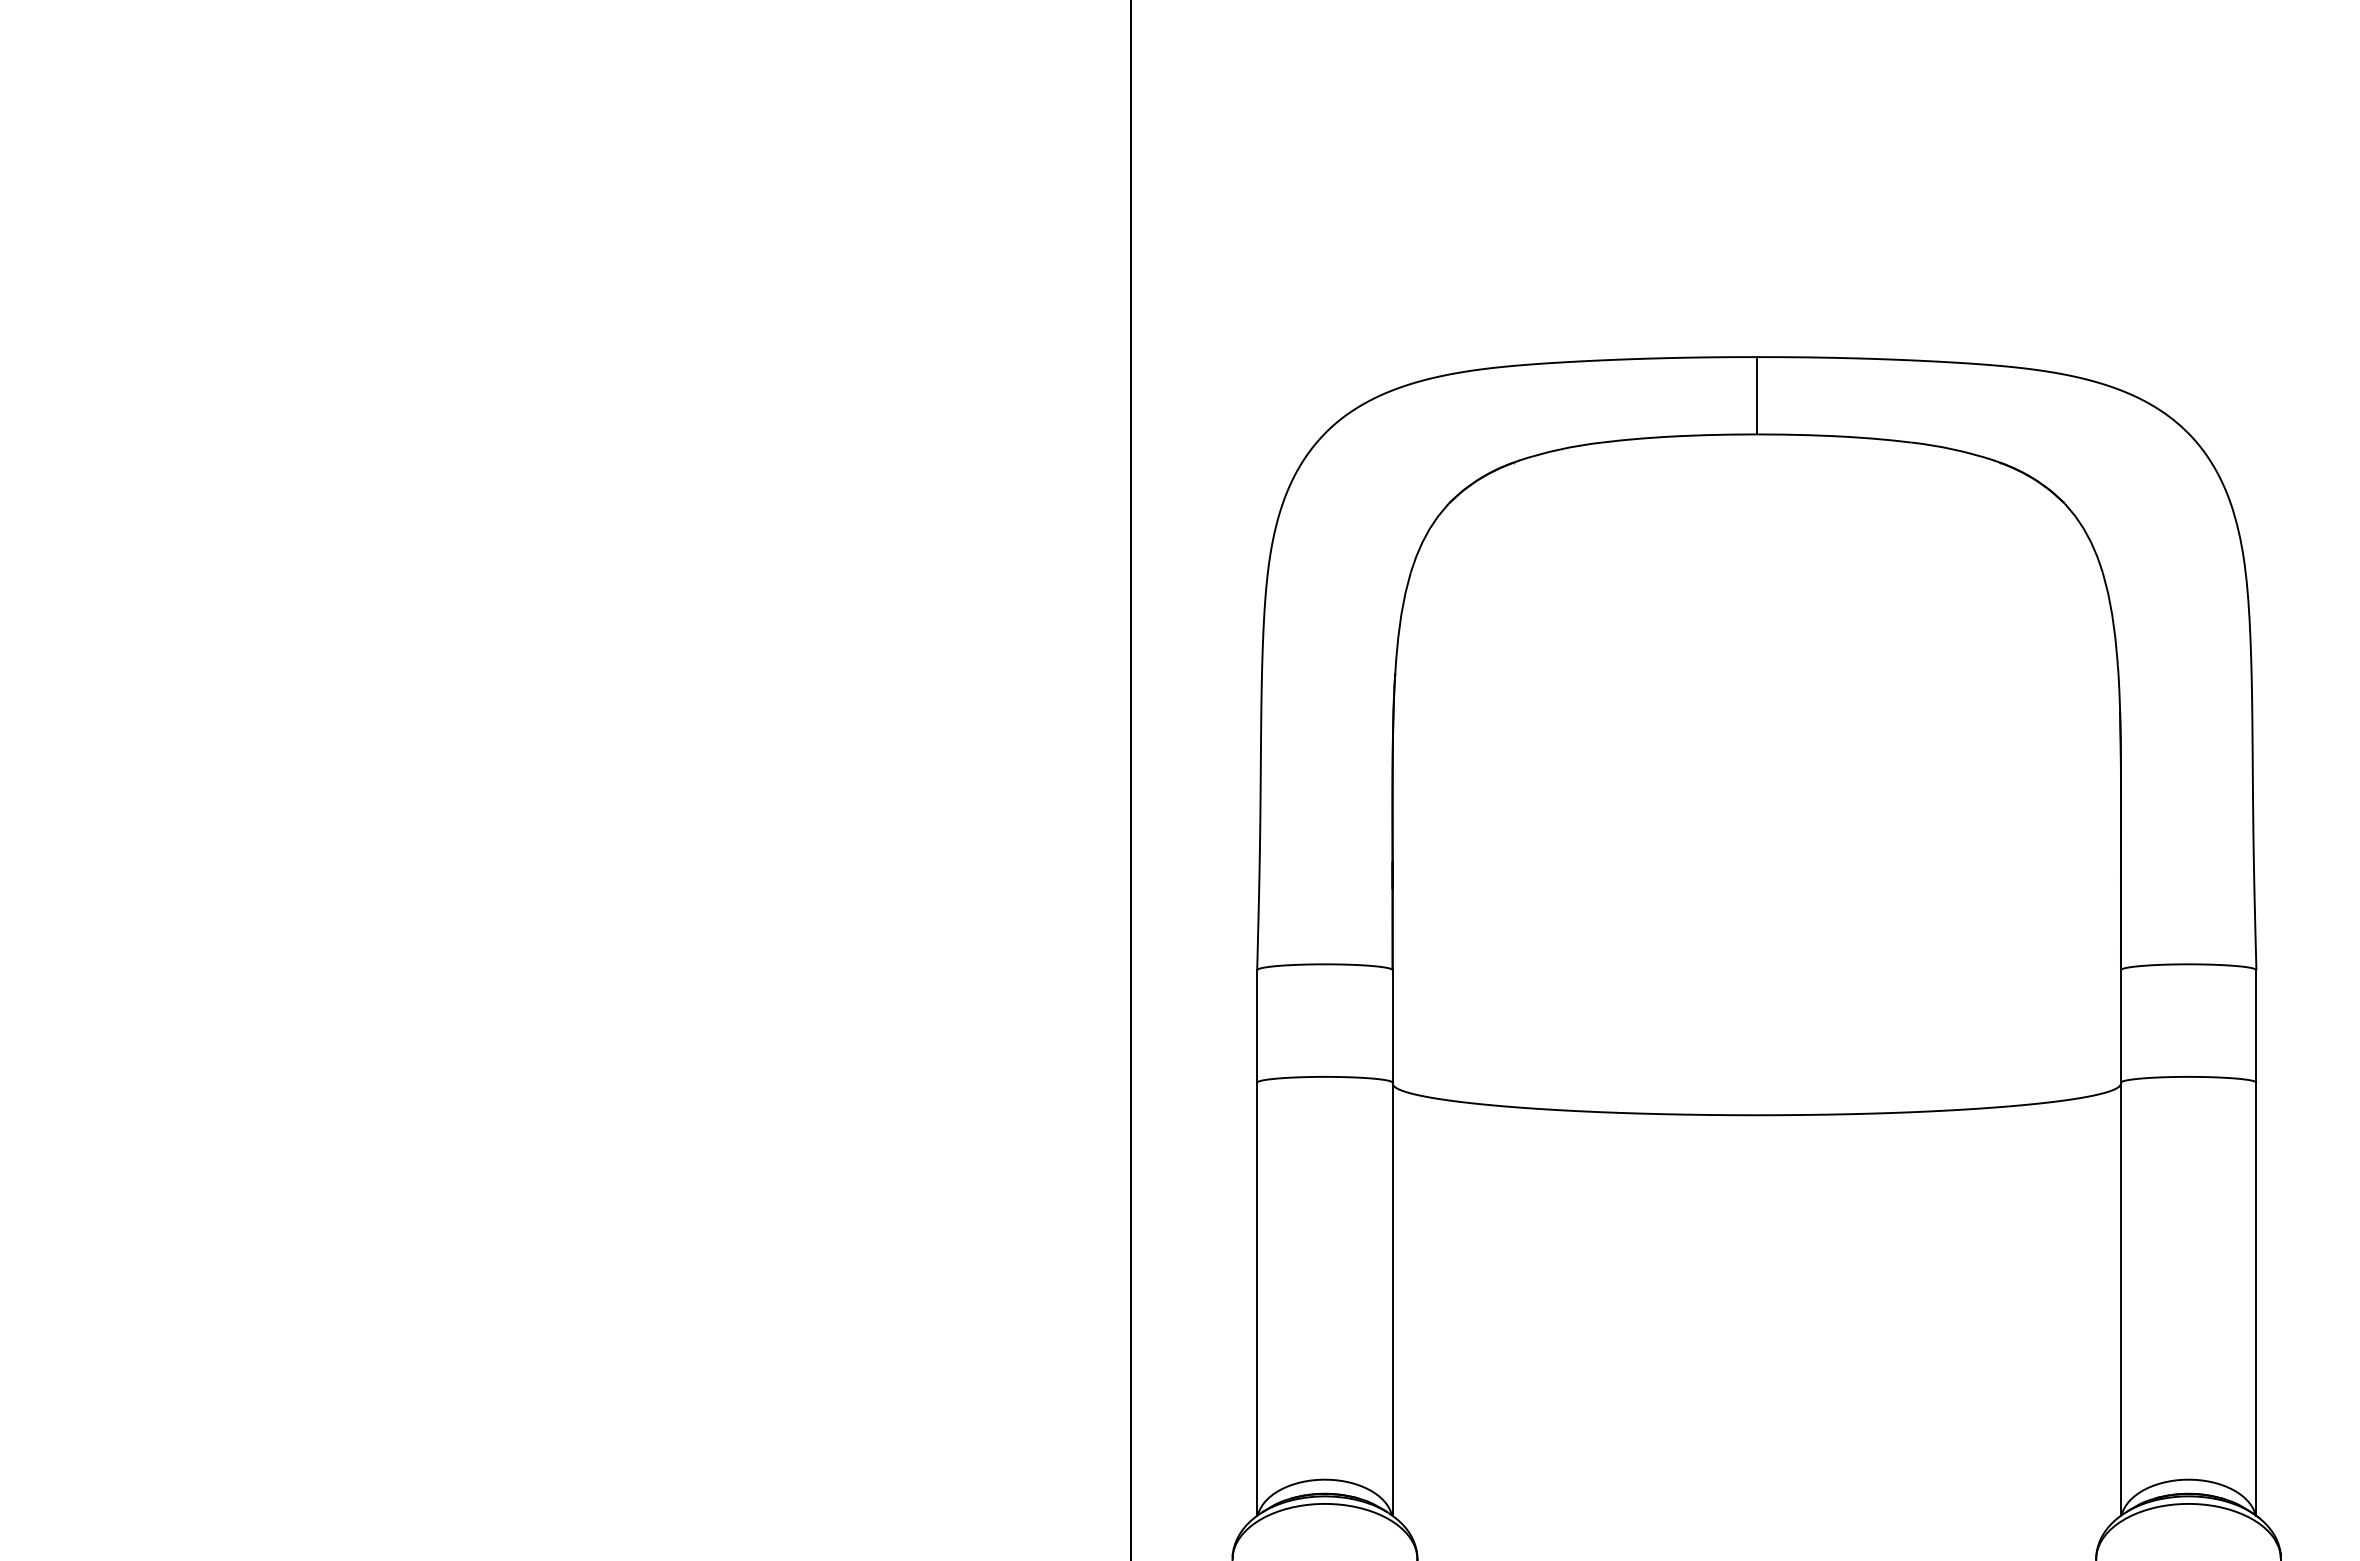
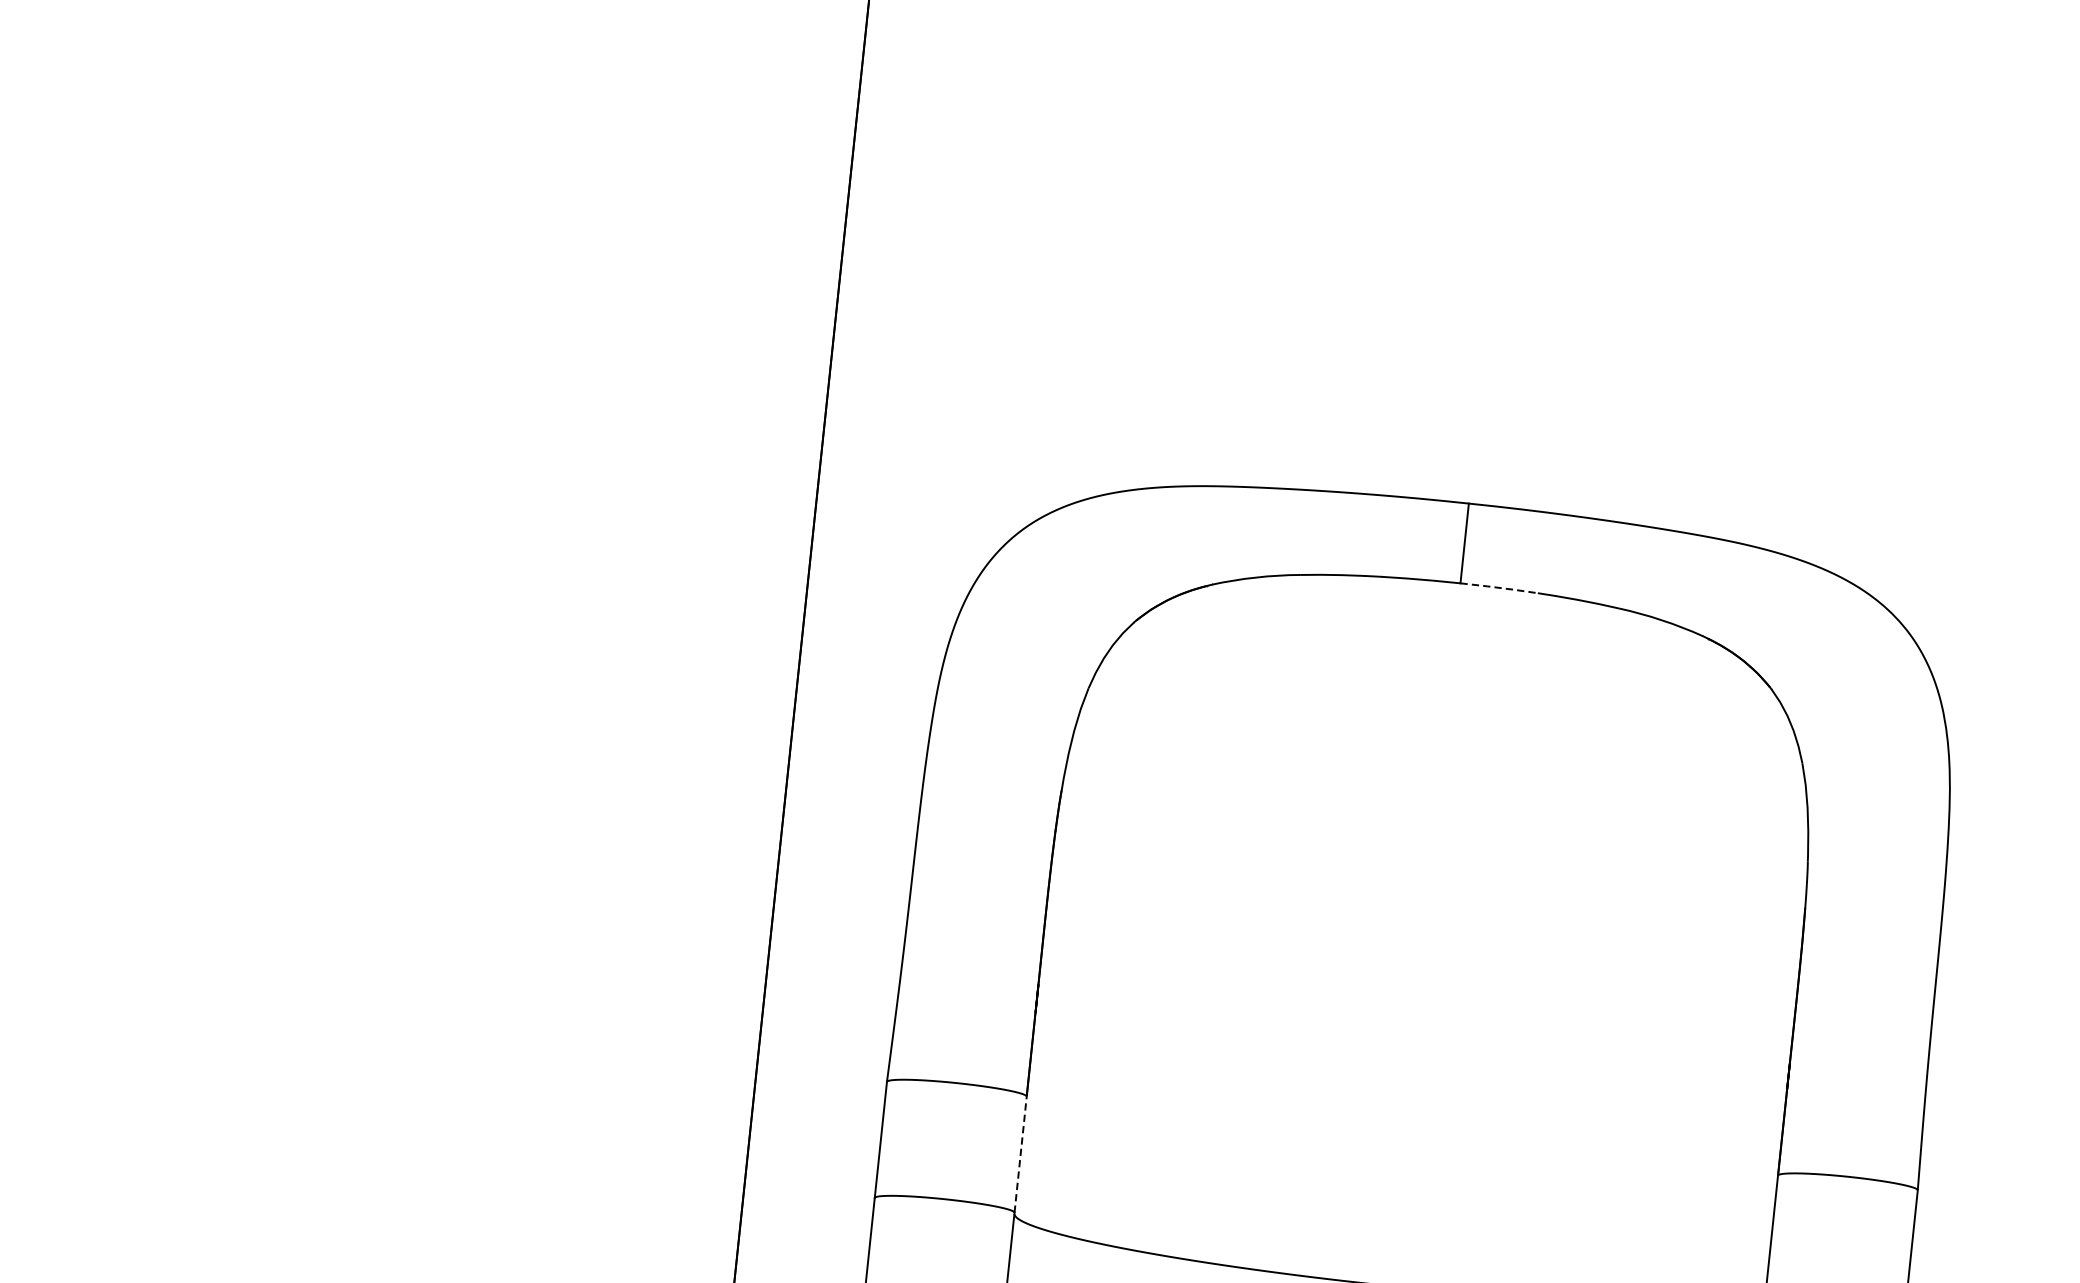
line: (1795, 434) -> (1500, 587), solid -> dashed
line: (1392, 1026) -> (1020, 1154), solid -> dashed

